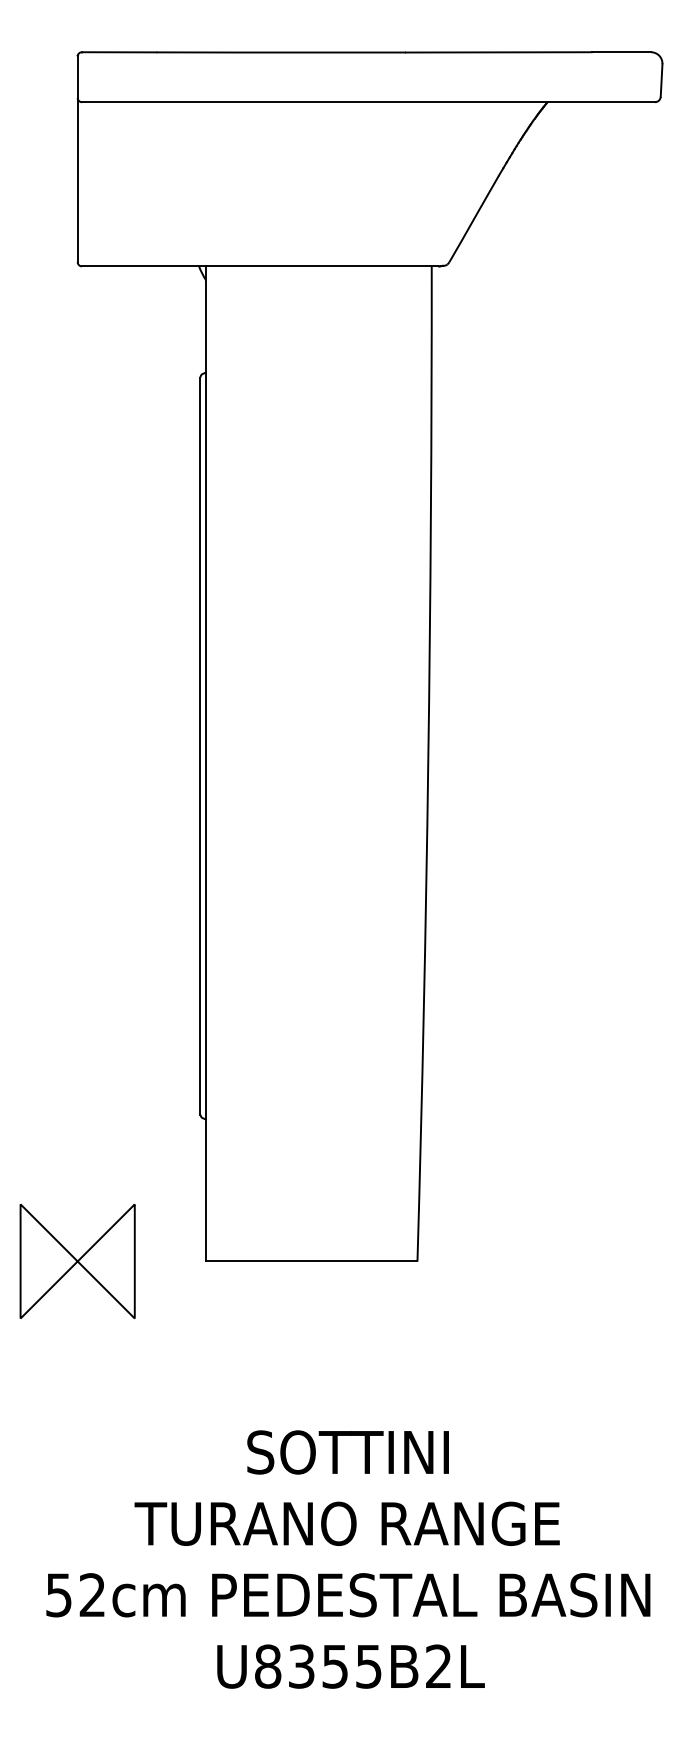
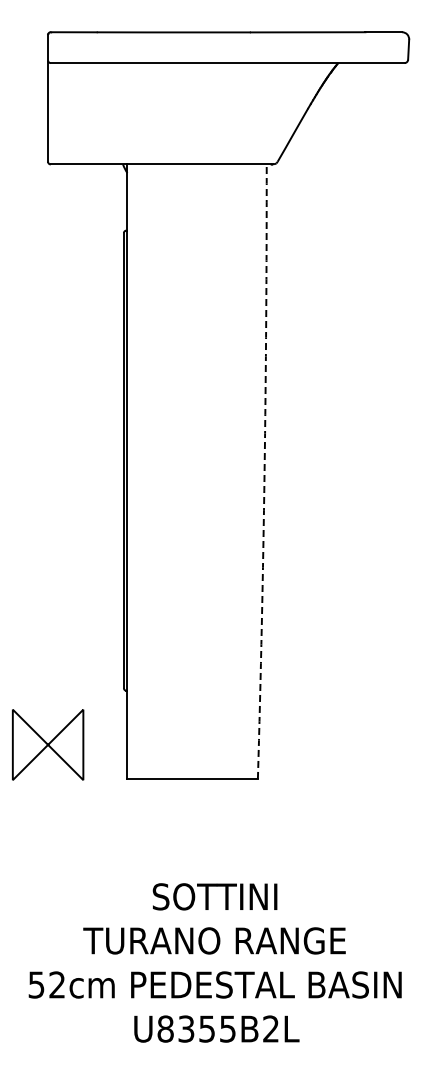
arc: (428, 763) -> (264, 471), solid -> dashed
part: (78, 1260) -> (48, 744), moved

